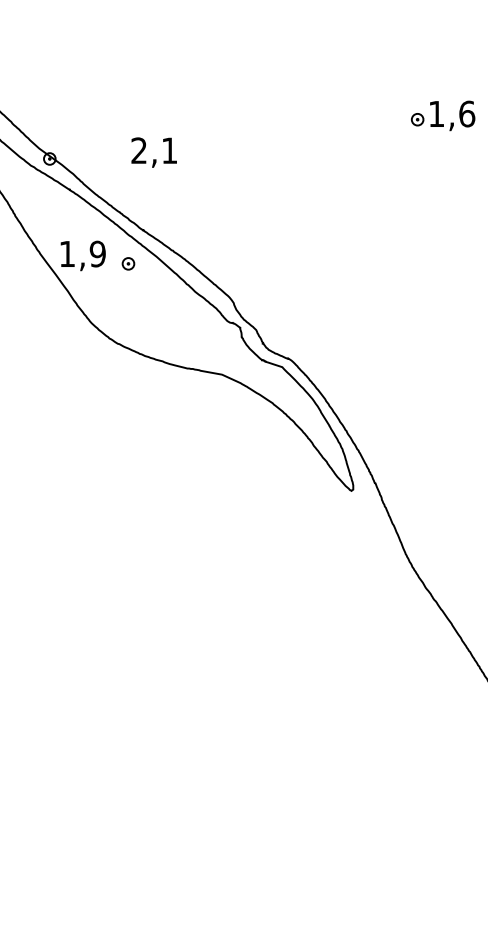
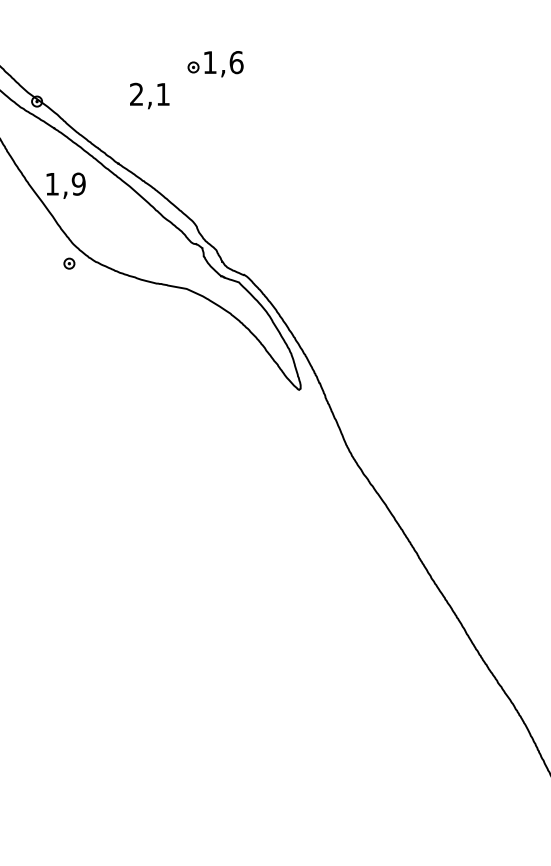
part: (442, 116) -> (215, 64), moved
text: (153, 151) -> (149, 95), moved
part: (128, 263) -> (69, 263), moved

